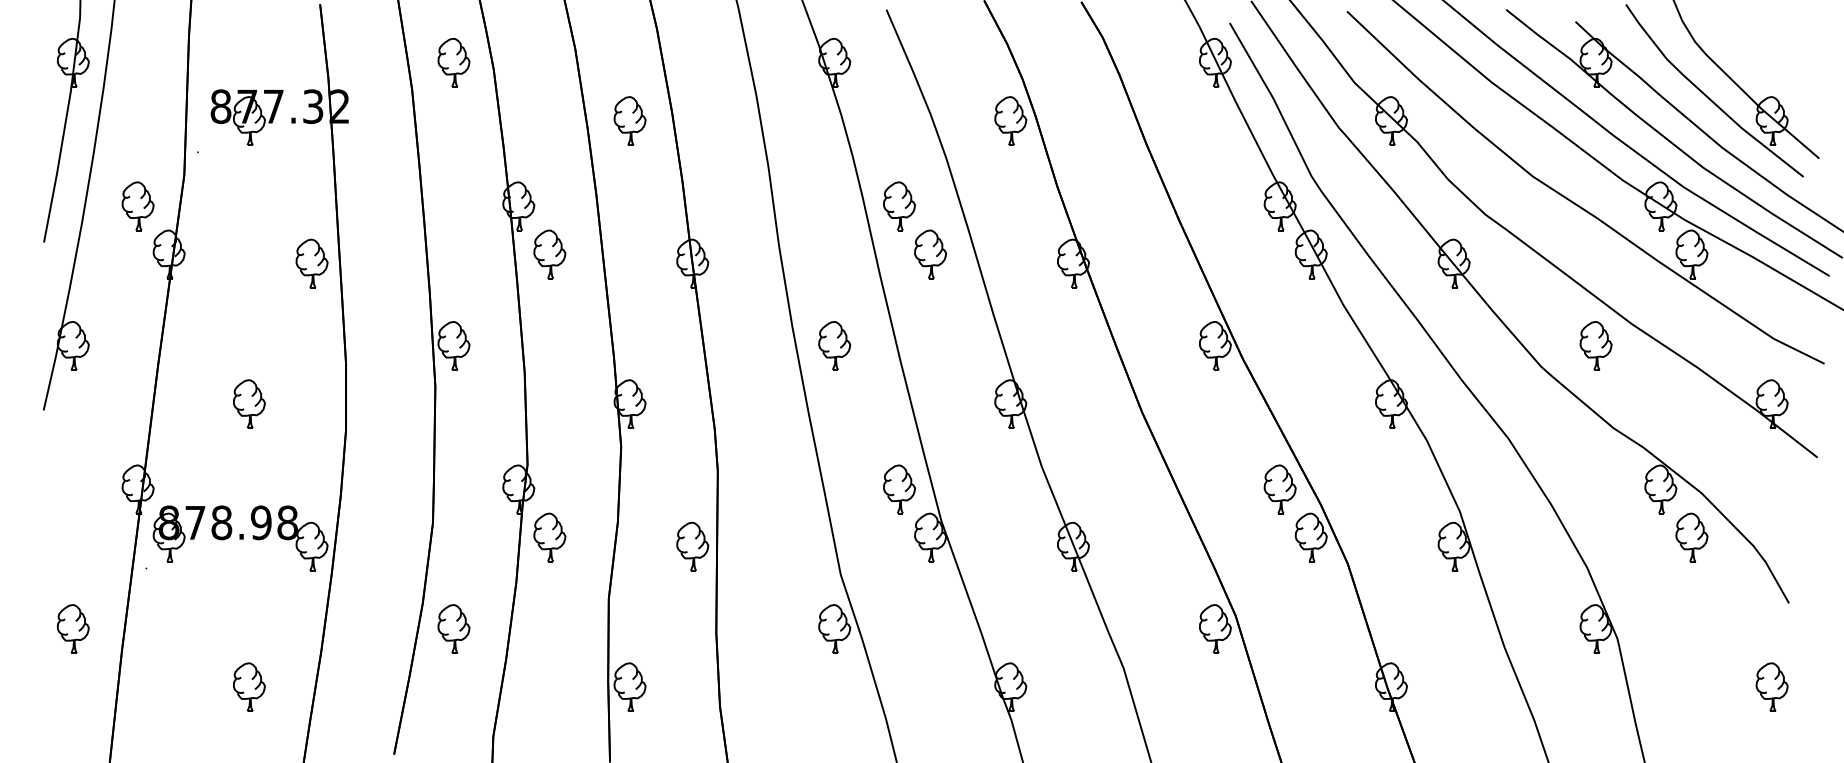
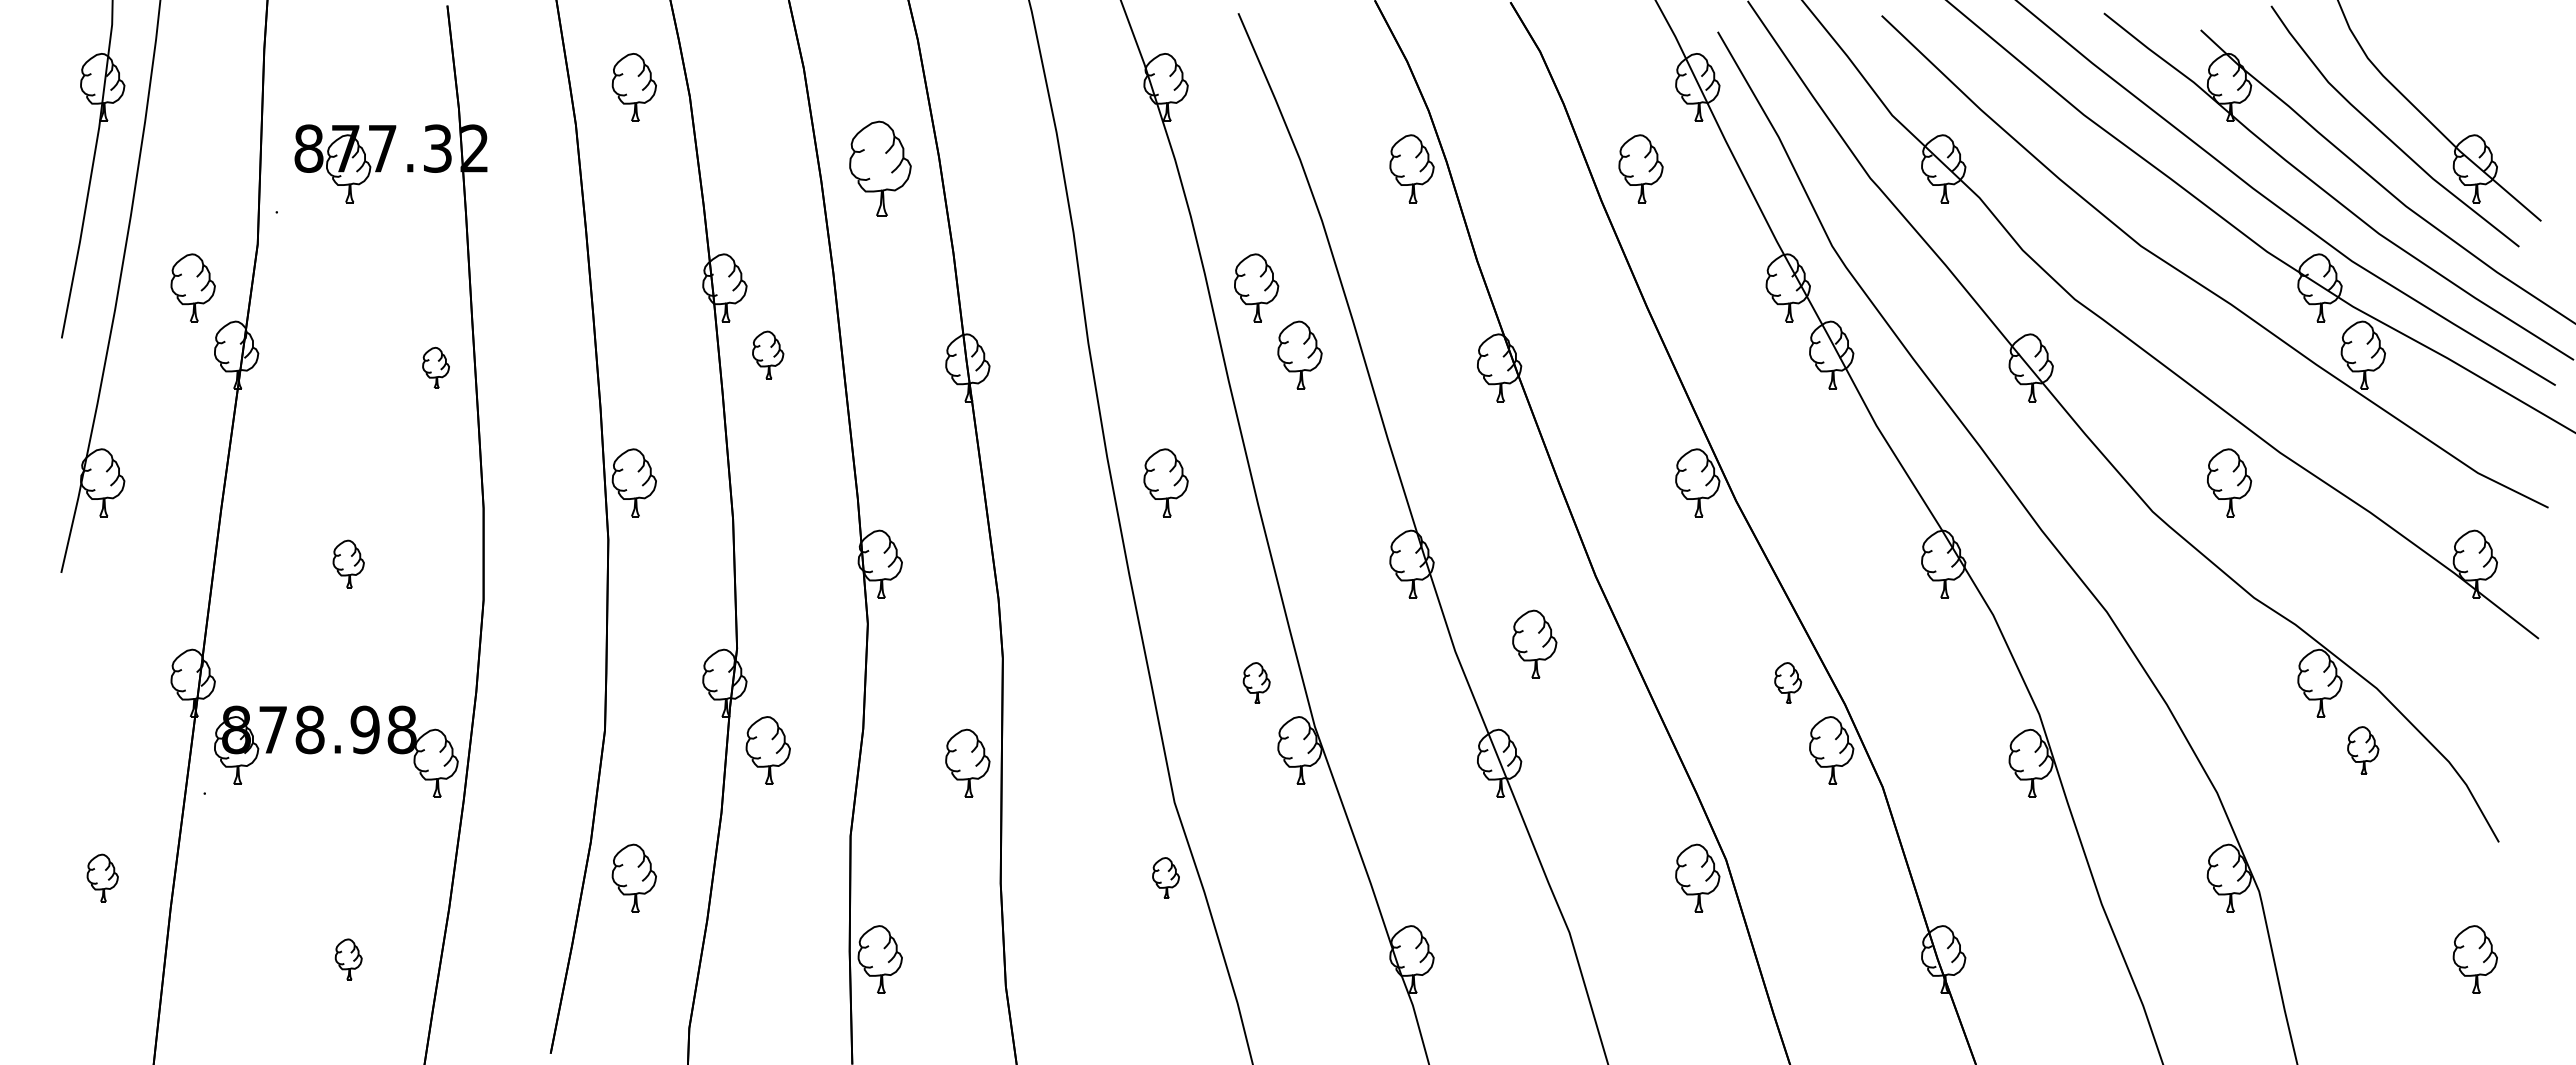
part: (629, 120) -> (879, 168), size x1.4
part: (1174, 120) -> (1640, 168), added
part: (549, 254) -> (767, 354), size x0.7
part: (311, 263) -> (435, 367), size x0.6
part: (249, 403) -> (348, 563), size x0.7
part: (1098, 460) -> (1534, 643), added
part: (899, 488) -> (1256, 682), size x0.6
part: (1279, 488) -> (1787, 682), size x0.6
part: (1691, 537) -> (2362, 750), size x0.7
part: (73, 628) -> (102, 877), size x0.7
part: (834, 628) -> (1165, 877), size x0.6
part: (249, 687) -> (348, 959), size x0.6

